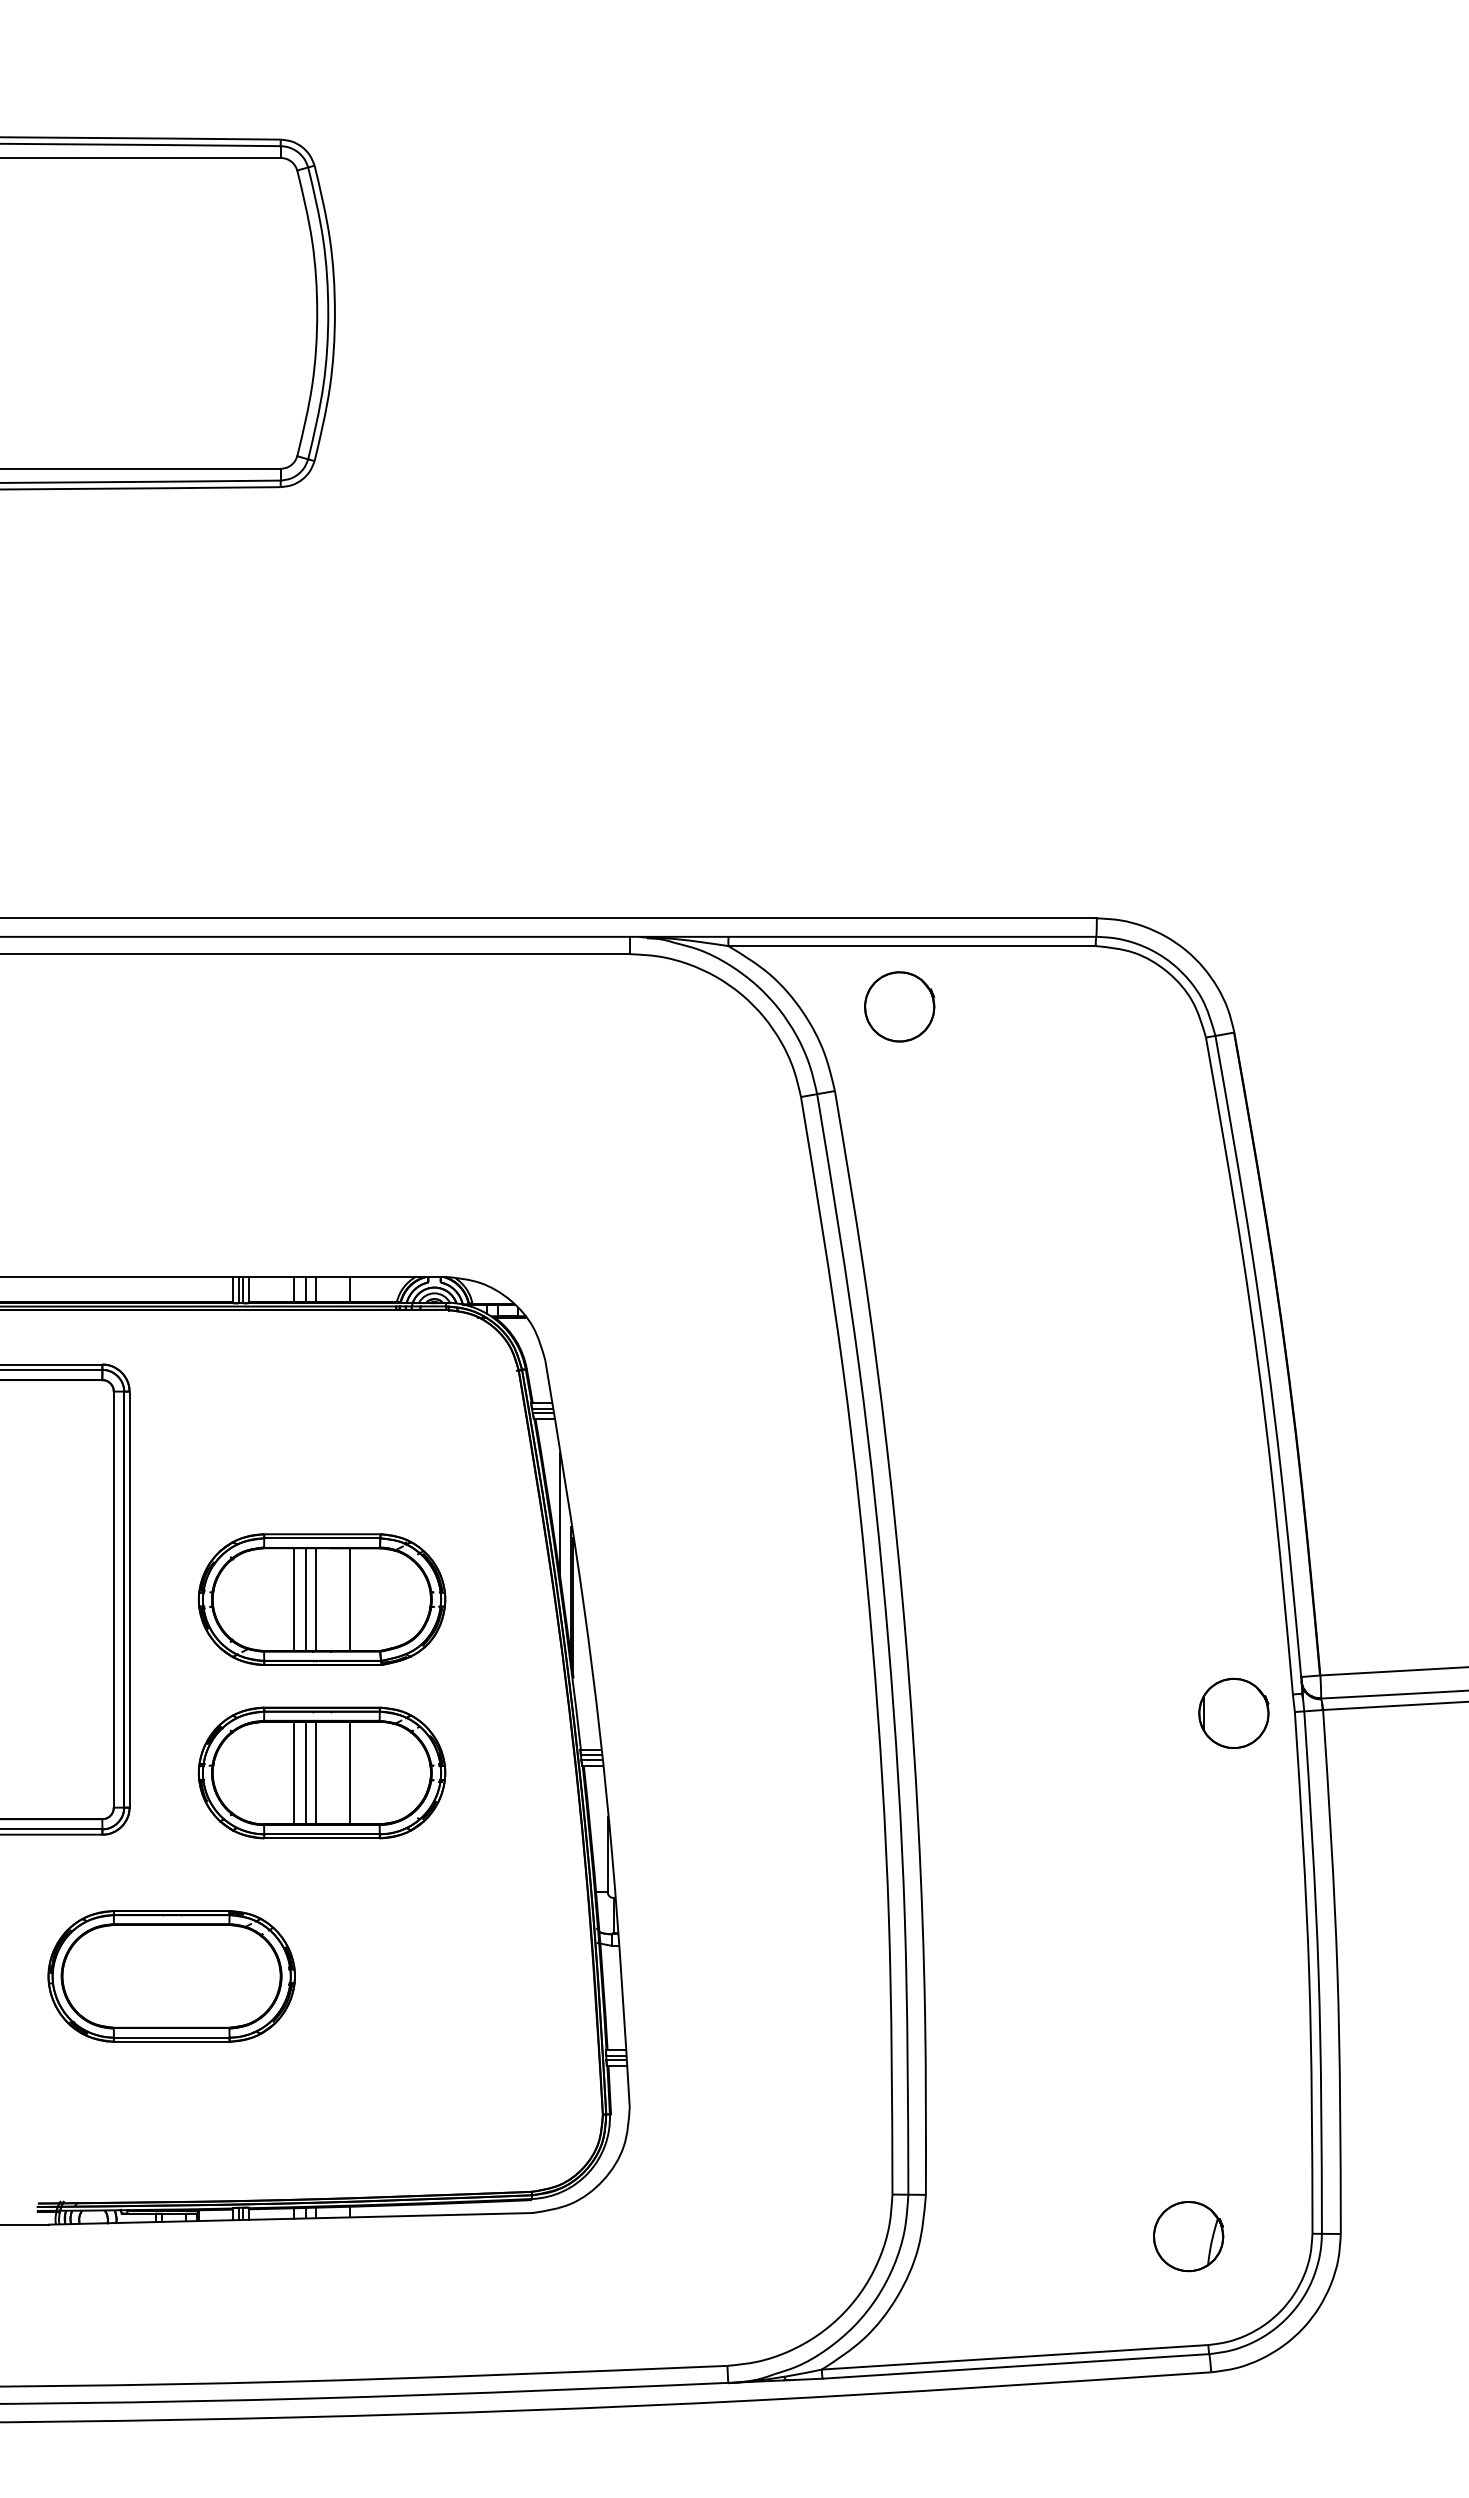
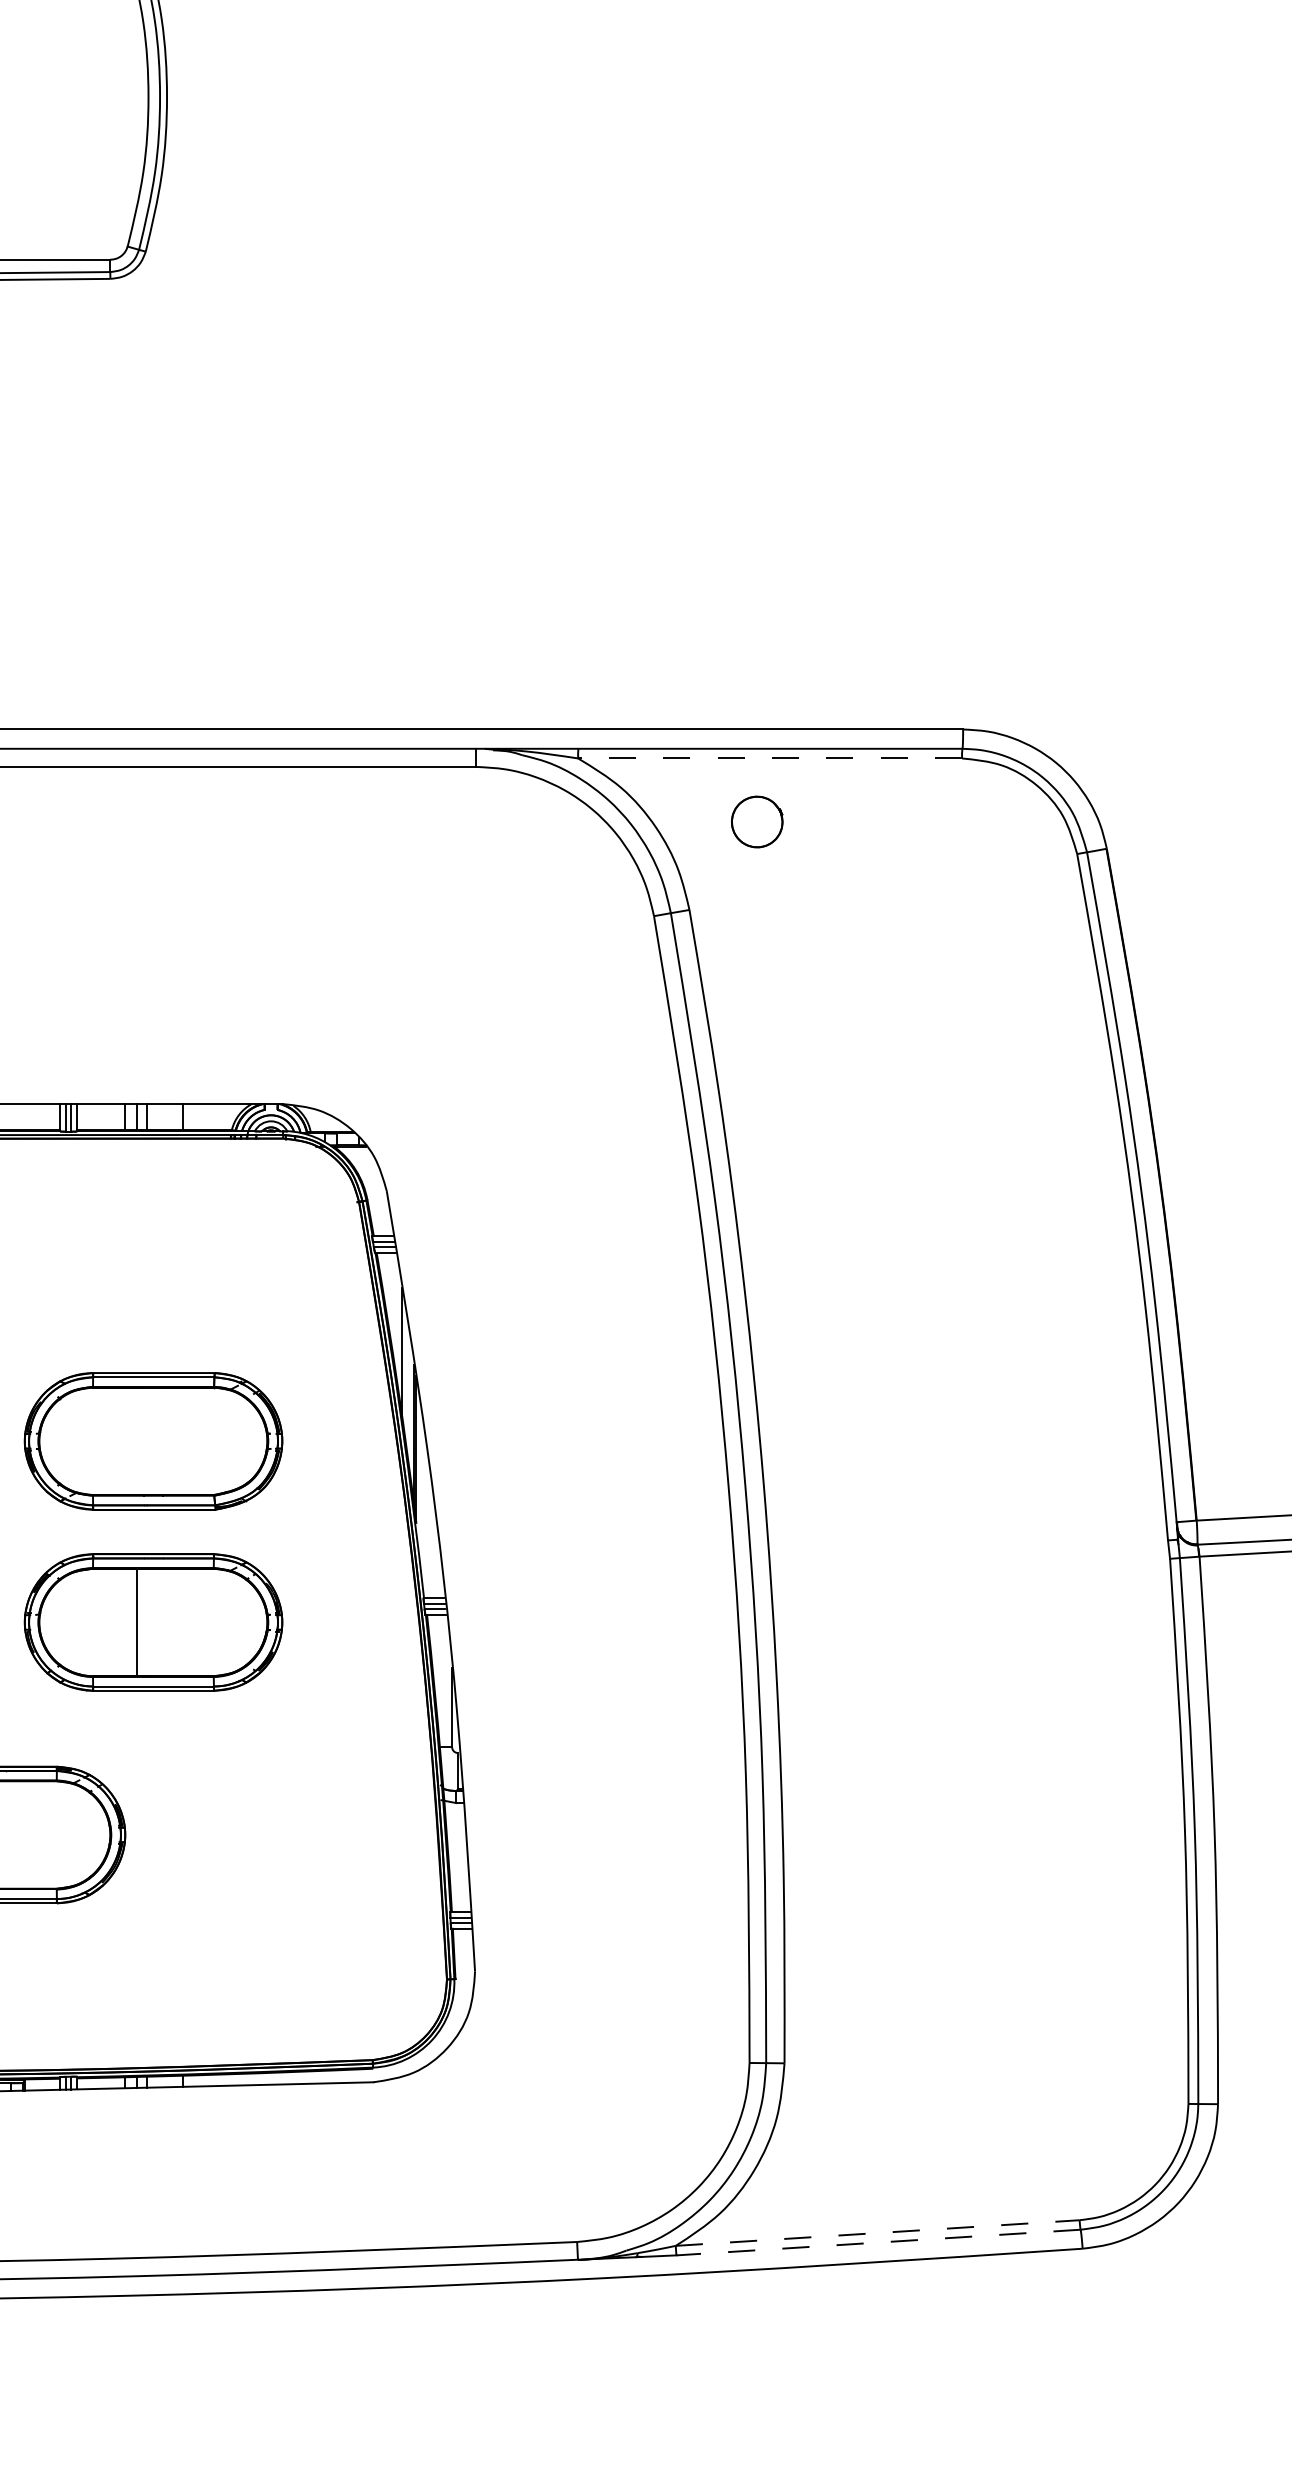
line: (912, 946) -> (770, 758), solid -> dashed
part: (899, 1006) -> (756, 821), size x0.7
line: (294, 1599) -> (124, 1441), removed
line: (305, 1599) -> (136, 1441), removed
line: (315, 1599) -> (146, 1441), removed
line: (350, 1599) -> (183, 1441), removed
part: (1233, 1712) -> (1105, 1559), removed
line: (294, 1772) -> (124, 1621), removed
line: (315, 1772) -> (146, 1621), removed
line: (350, 1772) -> (183, 1621), removed
part: (1188, 2236) -> (1058, 2106), removed
line: (1015, 2357) -> (878, 2233), solid -> dashed
line: (1015, 2366) -> (878, 2242), solid -> dashed

